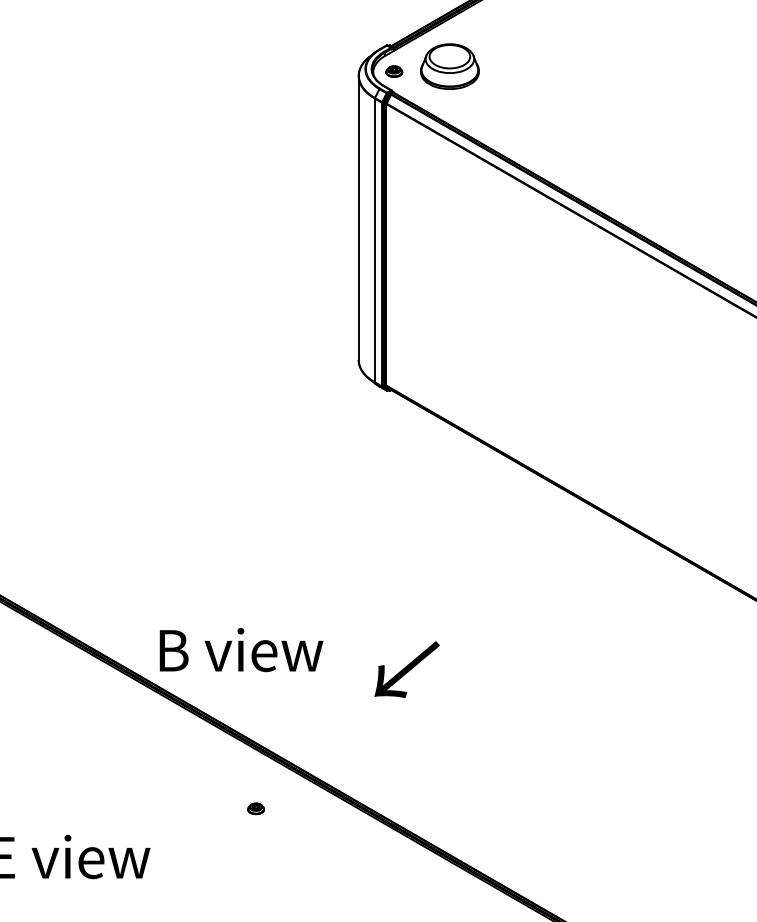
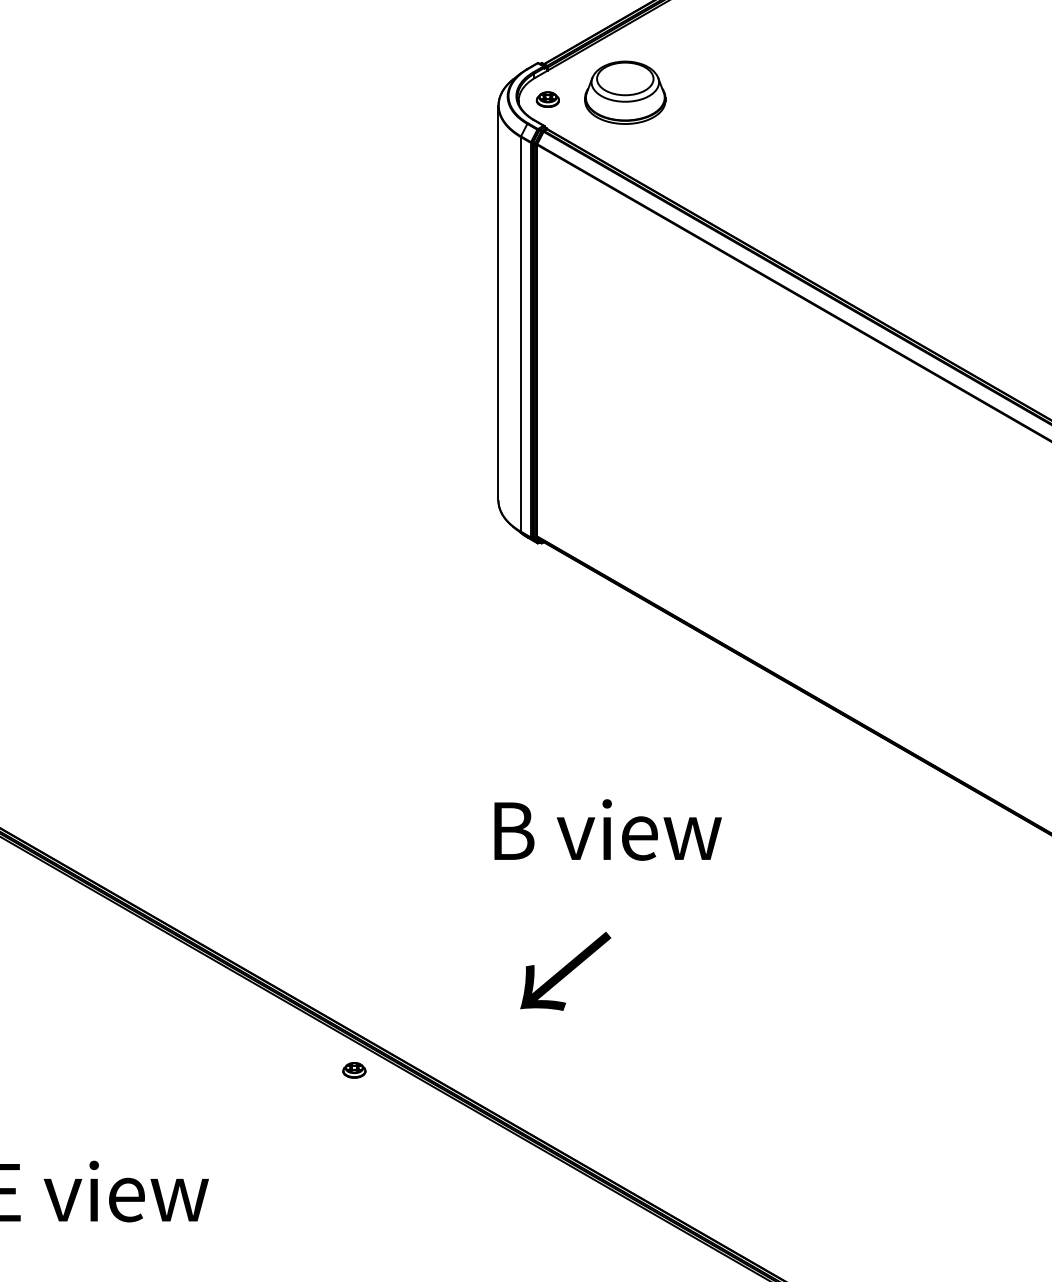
text: (241, 649) -> (608, 829), moved
text: (406, 669) -> (564, 971), moved
part: (255, 808) -> (353, 1069), moved

